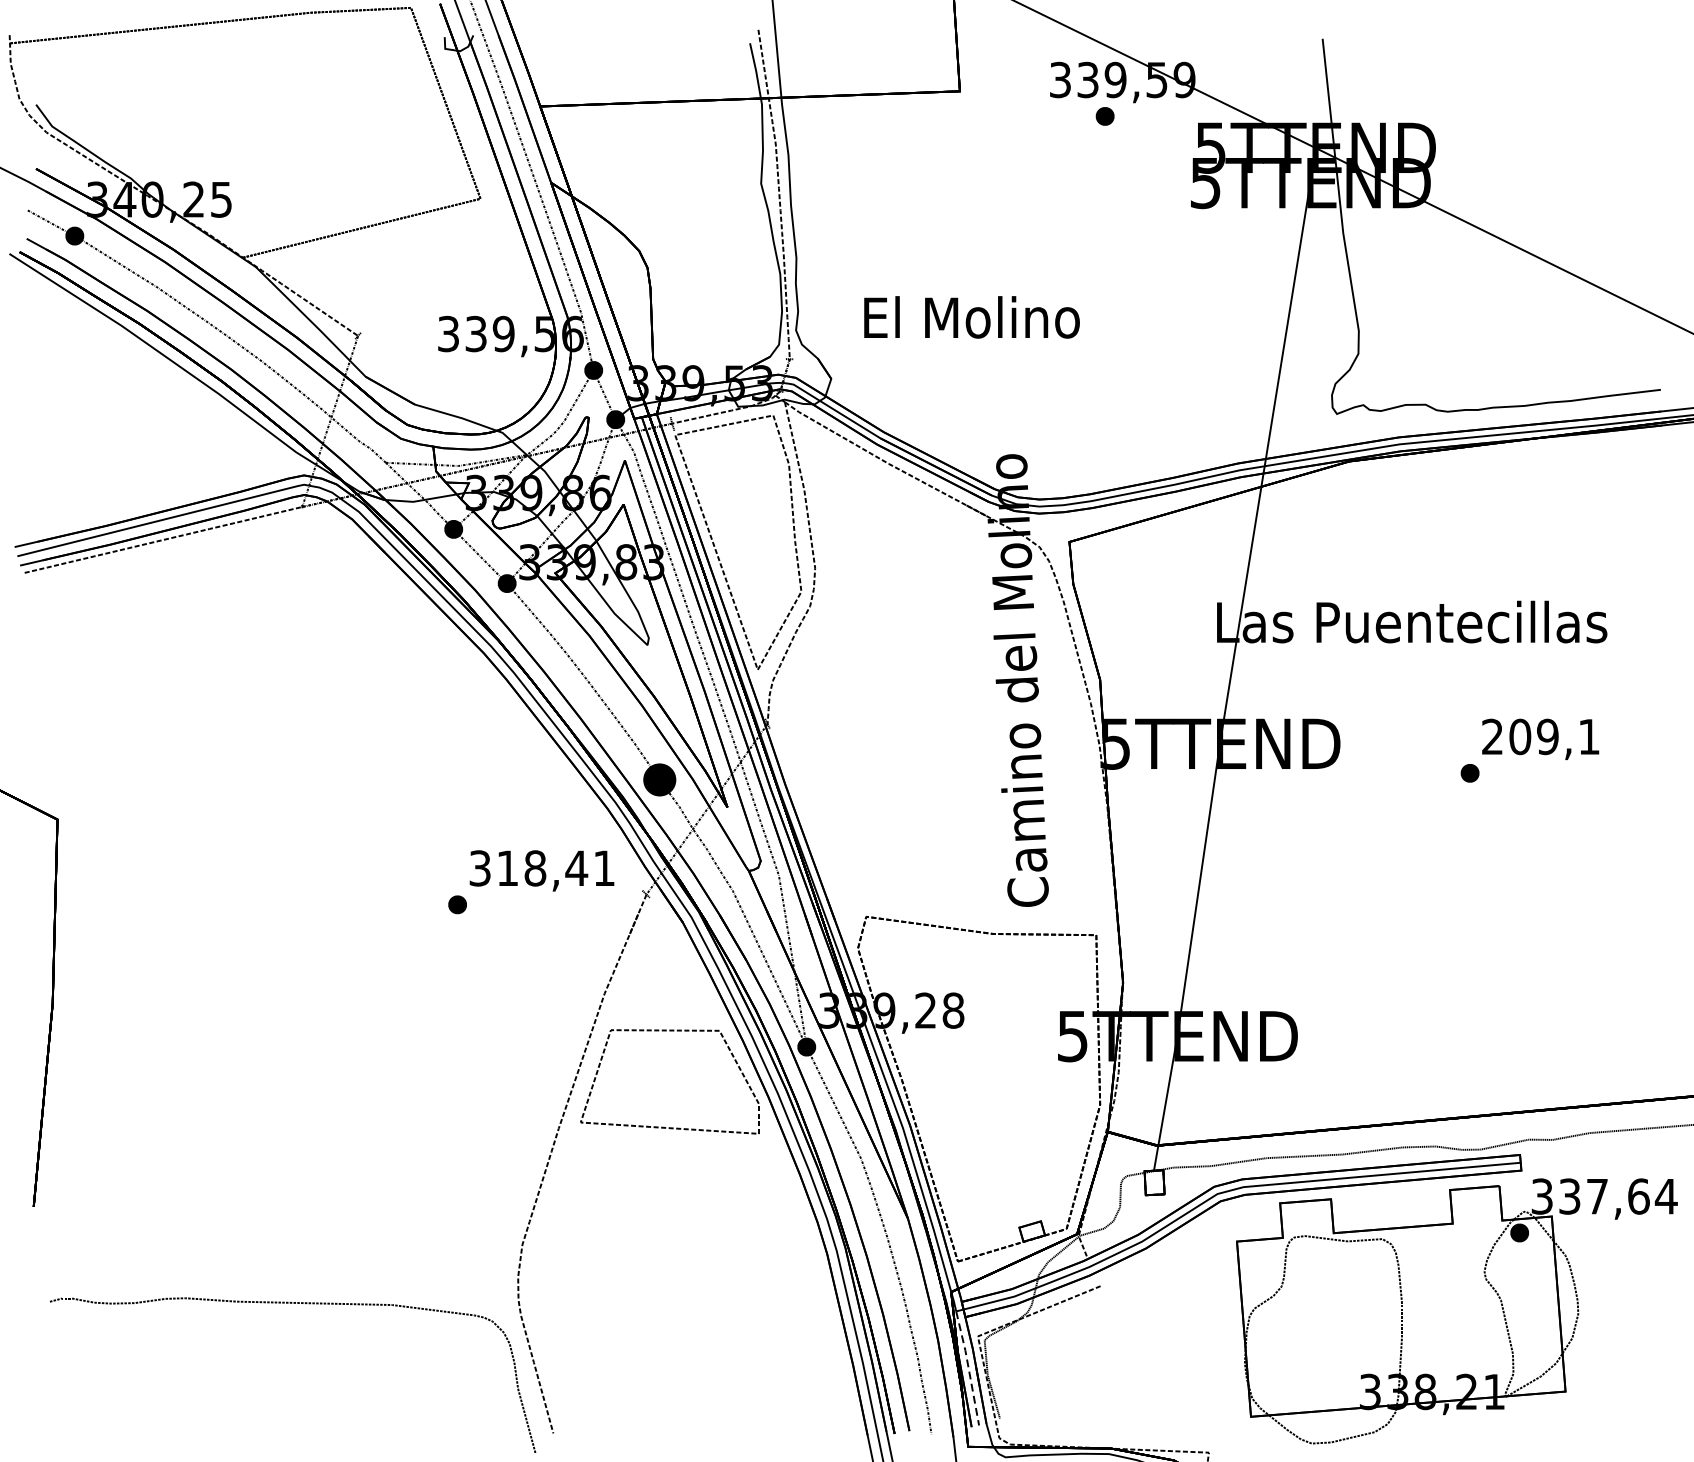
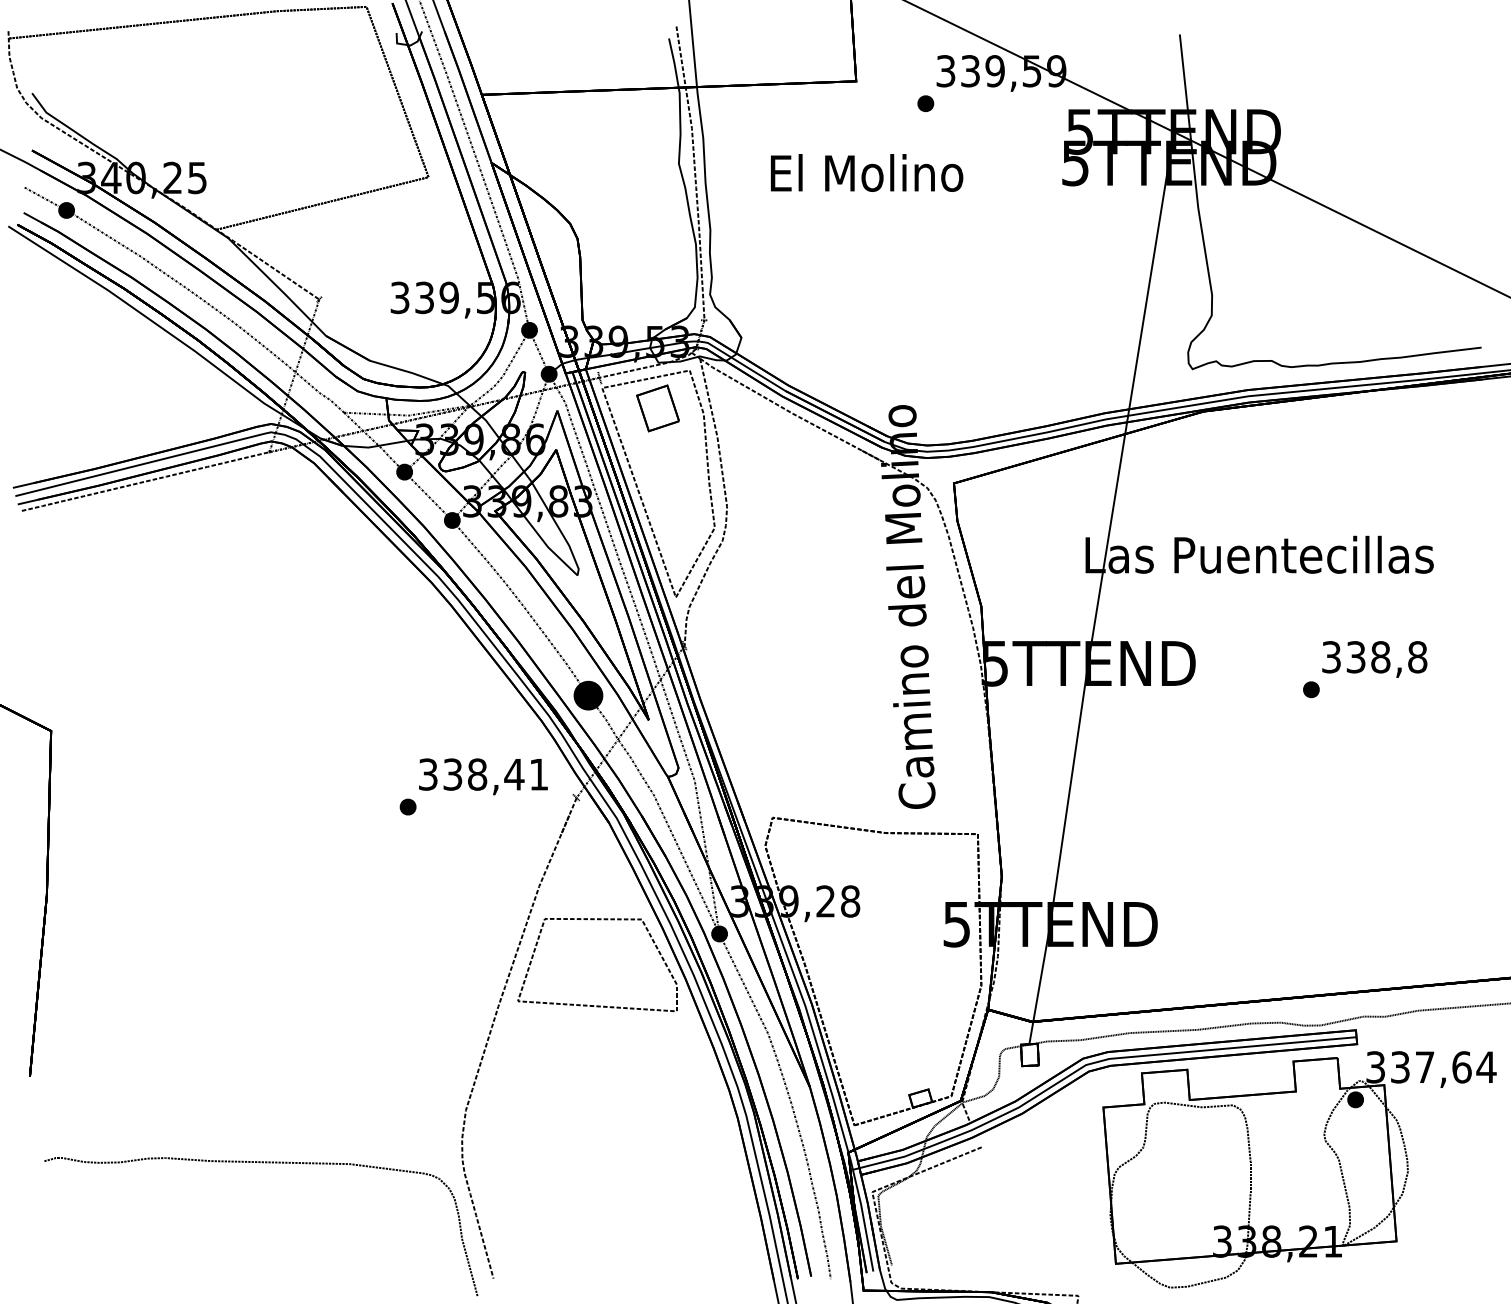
part: (1104, 116) -> (925, 103), moved
text: (972, 316) -> (867, 172), moved
part: (737, 458) -> (657, 408), added
text: (1540, 737) -> (1374, 657), 209,1 -> 338,8
text: (507, 868) -> (452, 774), 318,41 -> 338,41
line: (968, 1367) -> (863, 1219), dashed -> solid

